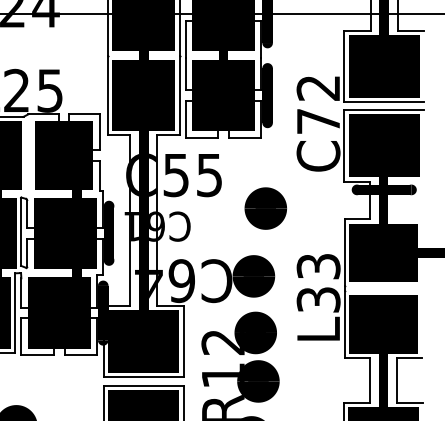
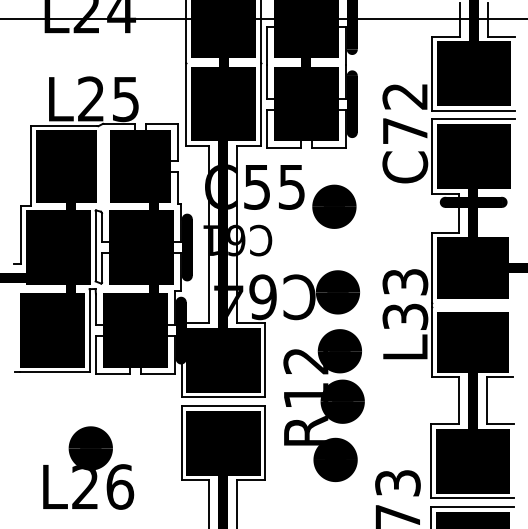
part: (265, 208) -> (334, 206), moved

